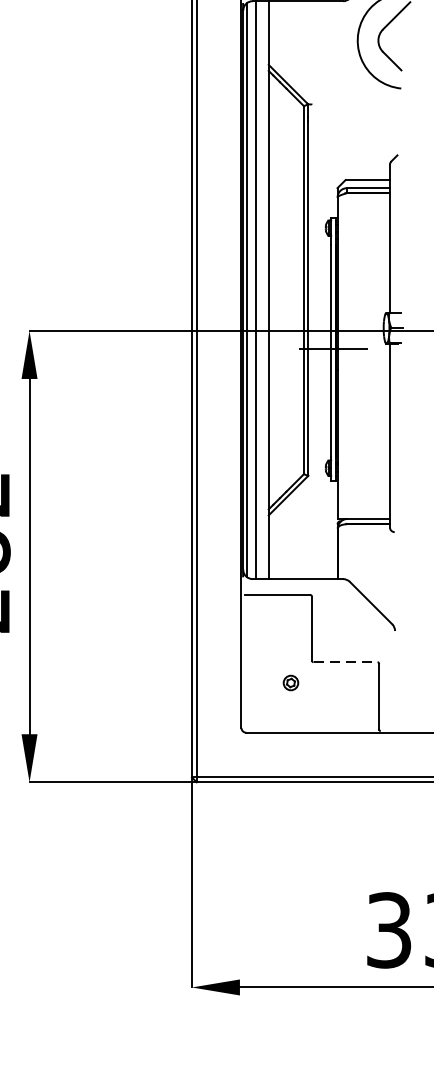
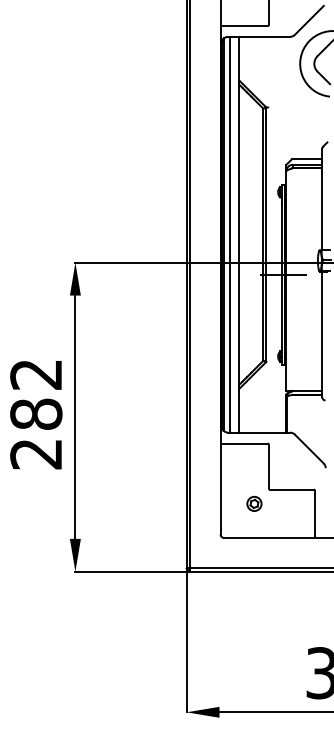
line: (345, 662) -> (291, 489), dashed -> solid
part: (291, 682) -> (254, 503), size x1.43

